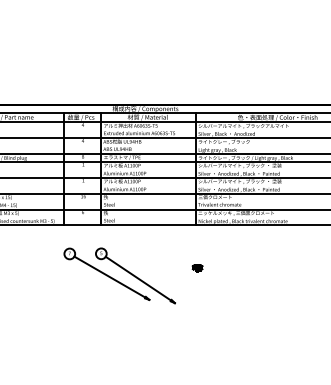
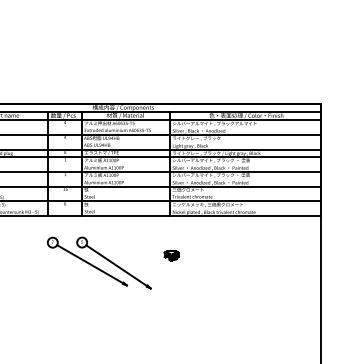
part: (197, 268) -> (171, 256), size x1.6

